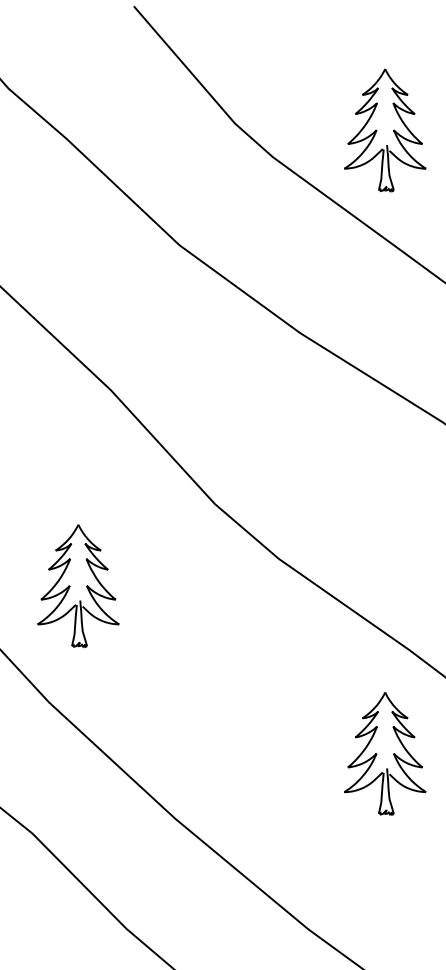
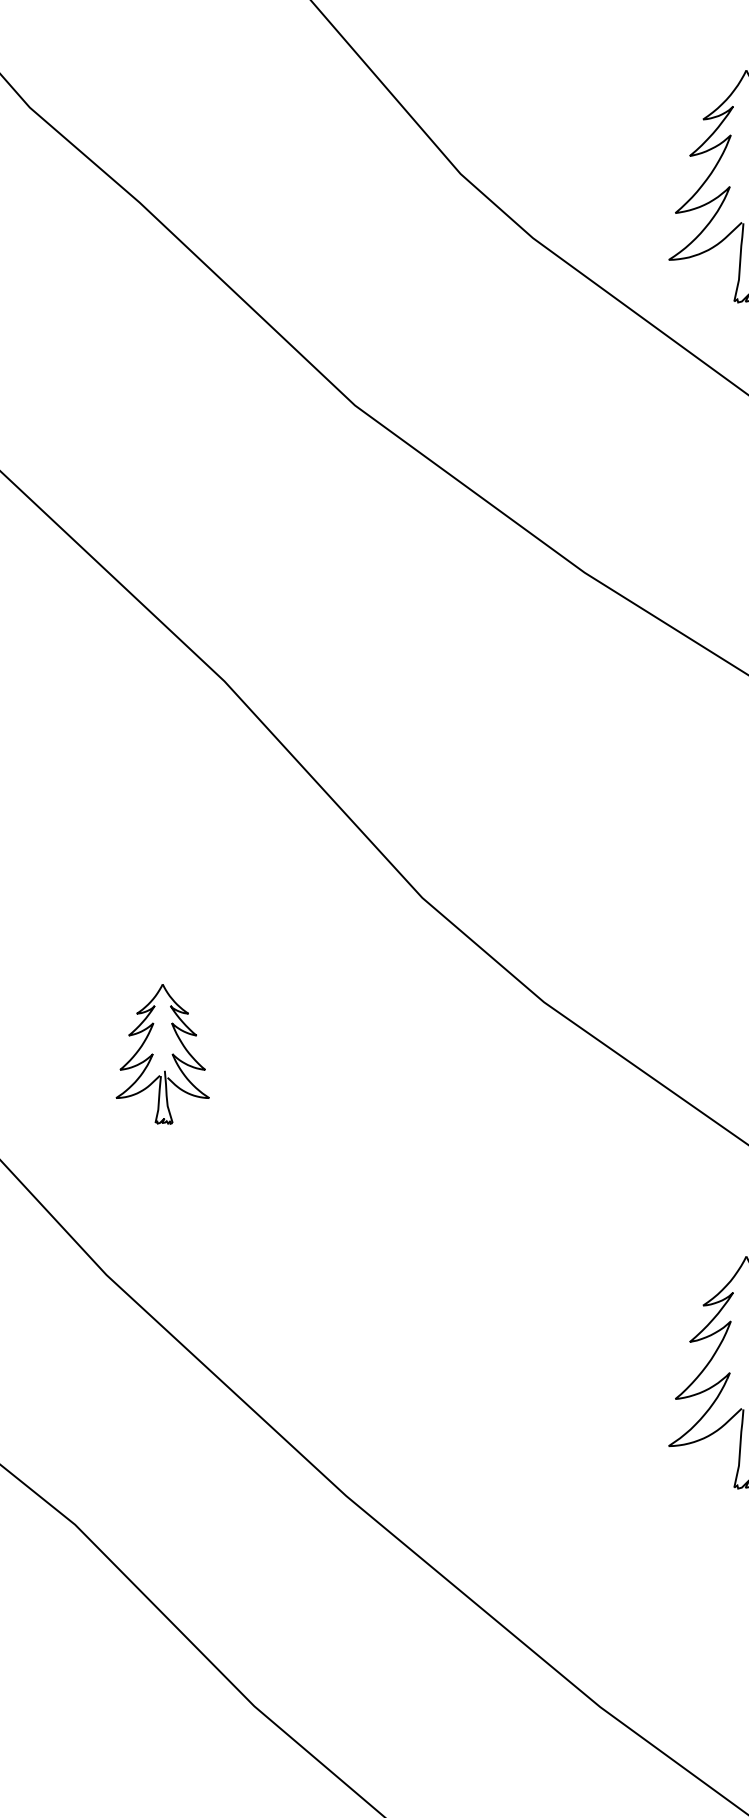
part: (78, 586) -> (162, 1054), size x0.6

